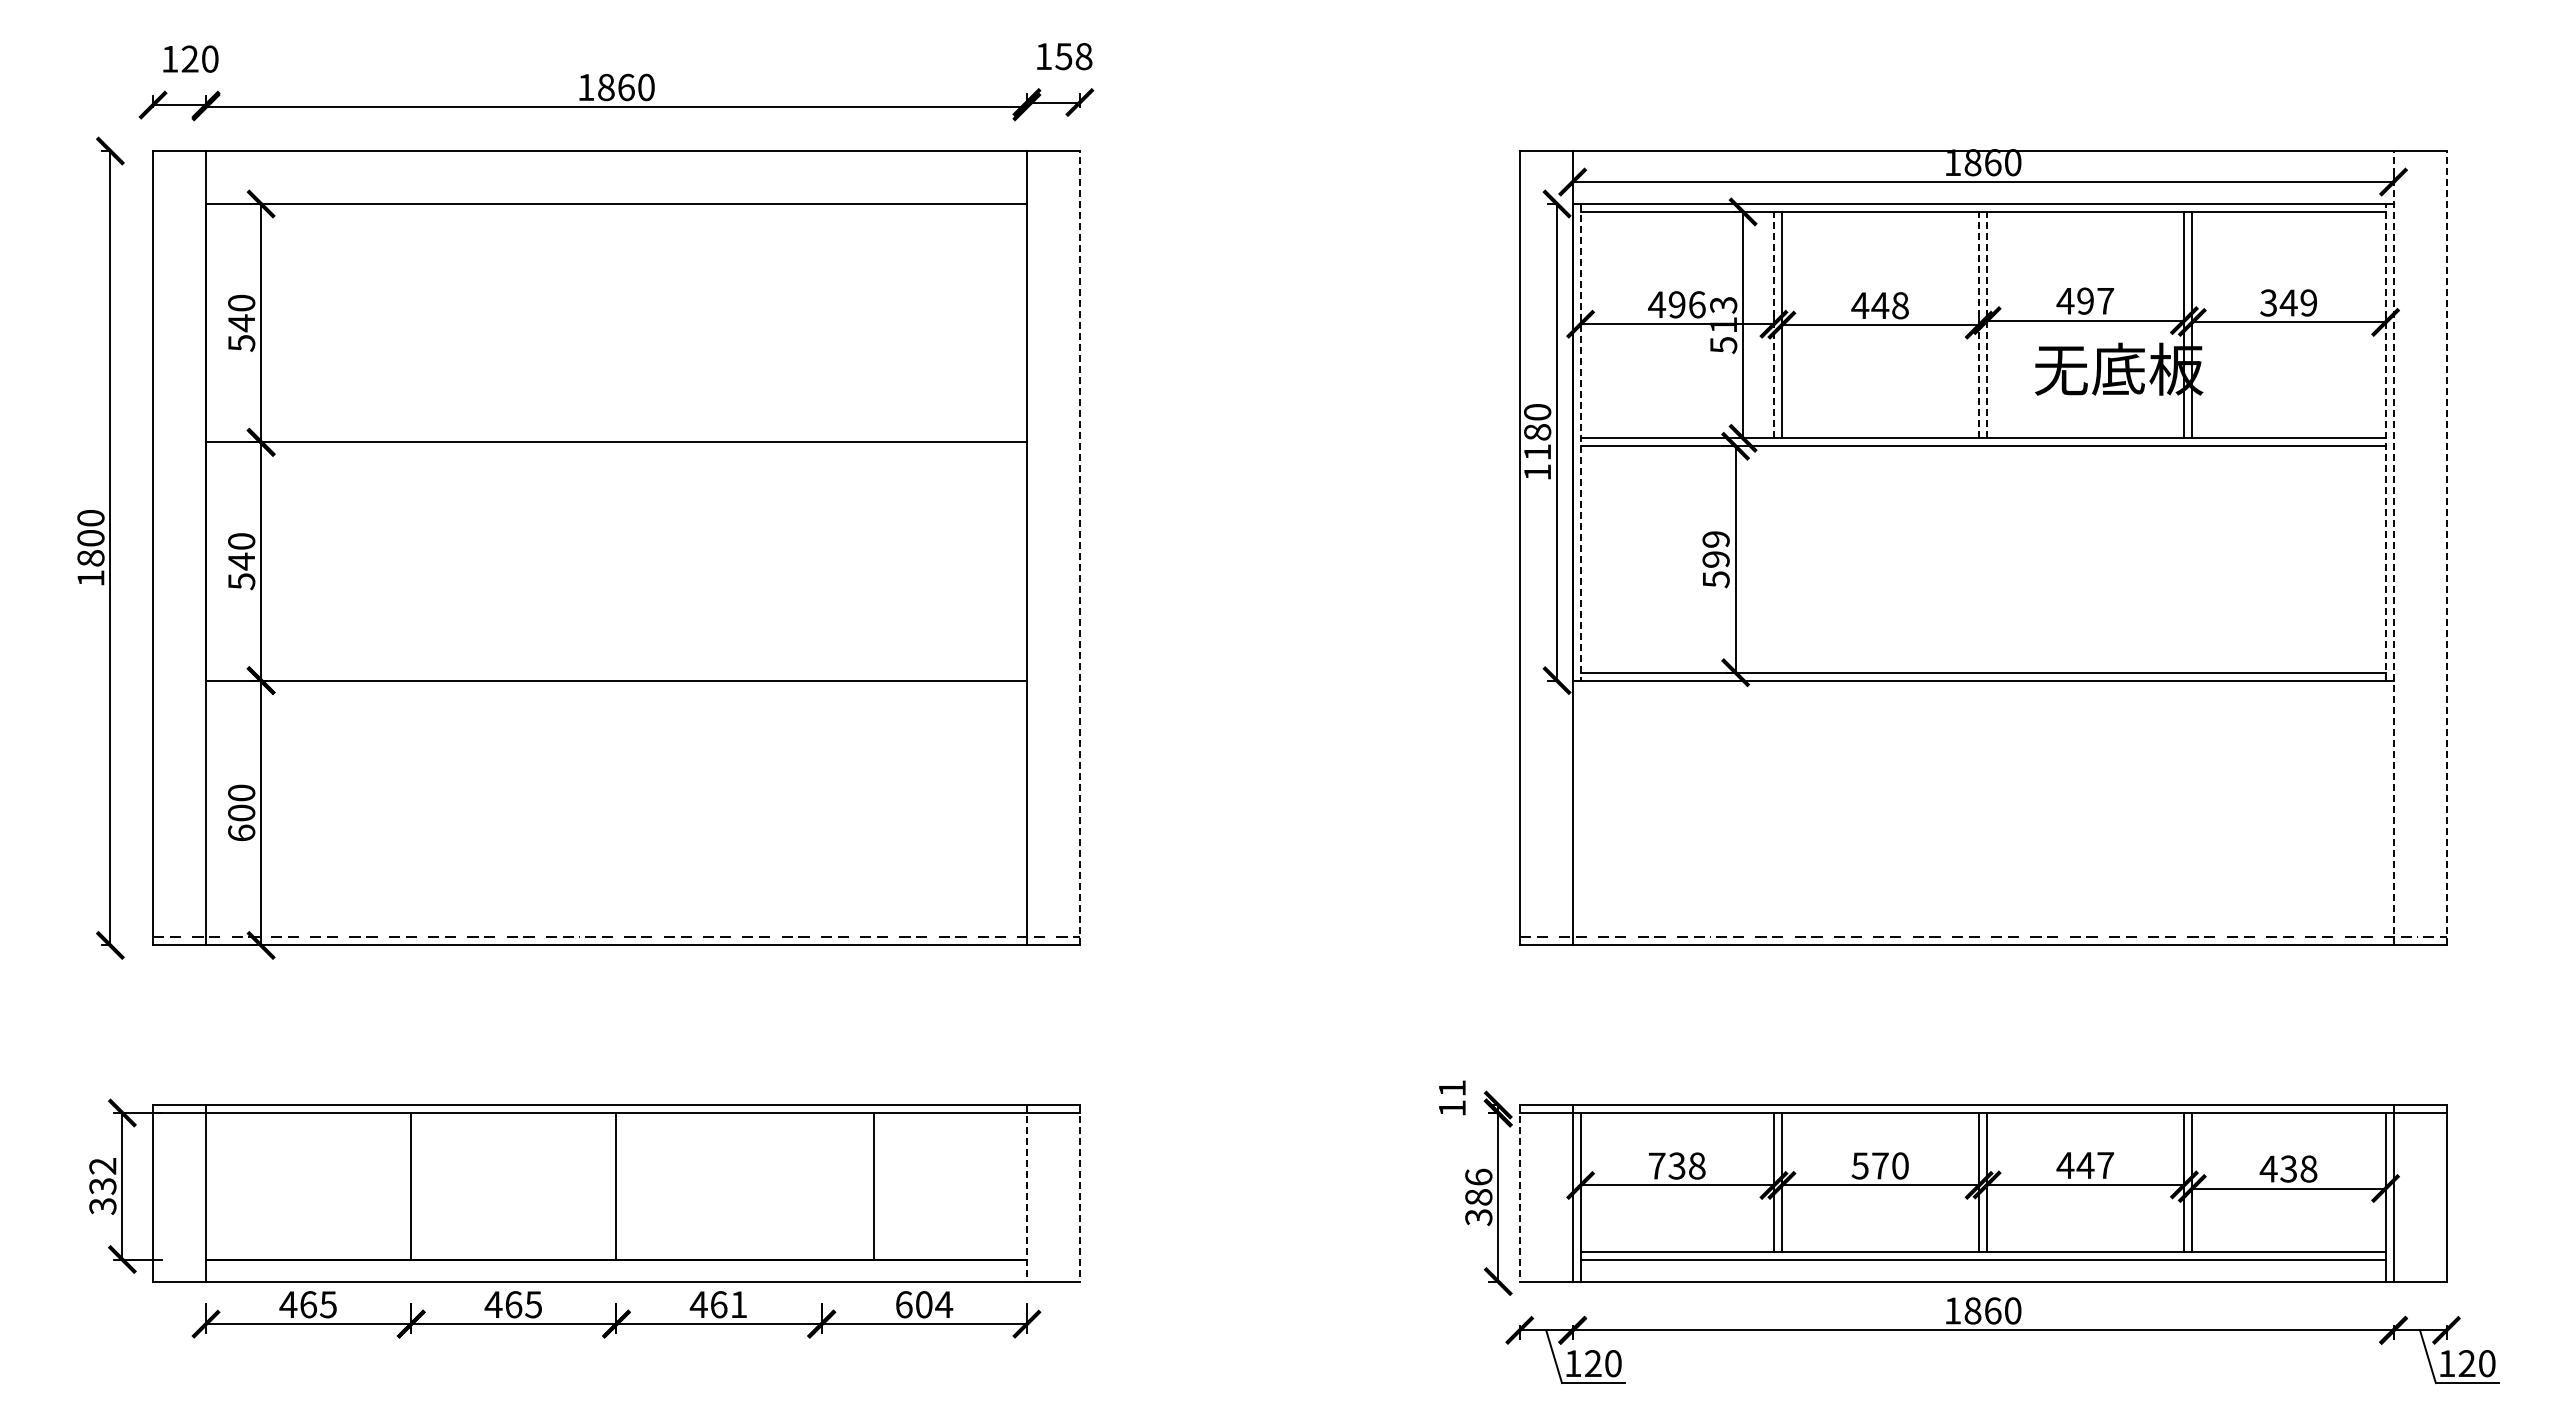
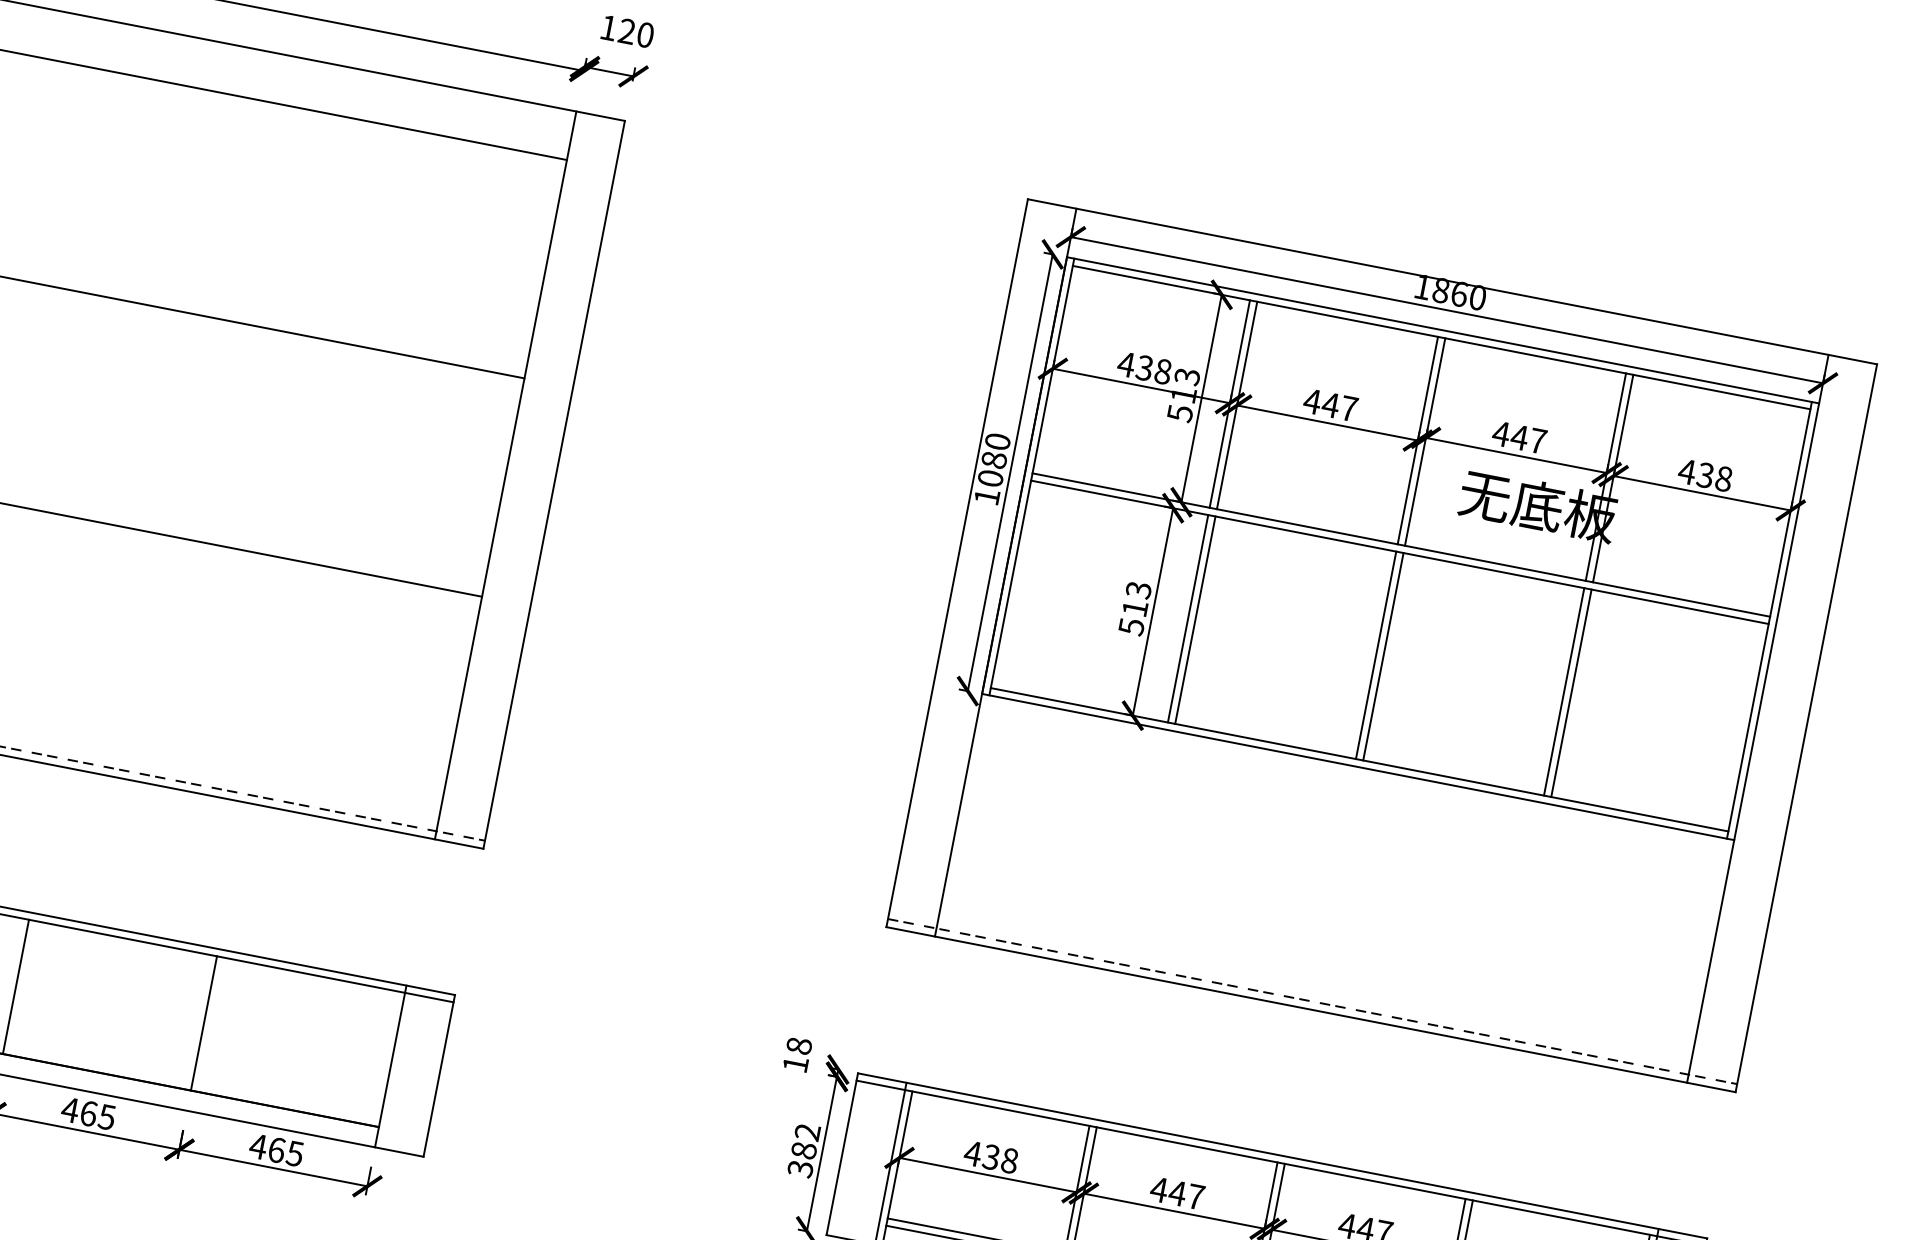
text: (1073, 56) -> (635, 33), 158 -> 120
text: (2085, 300) -> (1519, 436), 497 -> 447
text: (2288, 302) -> (1705, 474), 349 -> 438
text: (1686, 304) -> (1153, 369), 496 -> 438
text: (1900, 305) -> (1349, 408), 448 -> 447
line: (1773, 324) -> (1229, 403), dashed -> solid
line: (1979, 324) -> (1418, 440), dashed -> solid
line: (1987, 324) -> (1425, 441), dashed -> solid
line: (2385, 441) -> (1769, 619), dashed -> solid
line: (1580, 442) -> (1031, 477), dashed -> solid
text: (1537, 452) -> (990, 478), 1180 -> 1080
line: (1079, 547) -> (553, 484), dashed -> solid
line: (2393, 547) -> (1757, 718), dashed -> solid
line: (2446, 547) -> (1806, 727), dashed -> solid
text: (1715, 549) -> (1136, 599), 599 -> 513
line: (1773, 559) -> (1187, 618), added
line: (1781, 559) -> (1195, 620), added
line: (1979, 559) -> (1376, 655), added
line: (1987, 559) -> (1383, 656), added
line: (2184, 559) -> (1564, 691), added
line: (2192, 559) -> (1571, 693), added
text: (1451, 1088) -> (798, 1046), 11 -> 18
text: (1657, 1165) -> (973, 1153), 738 -> 438
text: (1879, 1165) -> (1176, 1192), 570 -> 447
text: (1478, 1176) -> (807, 1131), 386 -> 382
line: (873, 1186) -> (203, 1023), moved
line: (1026, 1193) -> (390, 1066), dashed -> solid
line: (1079, 1193) -> (438, 1075), dashed -> solid
line: (1519, 1193) -> (842, 1154), dashed -> solid
text: (738, 1304) -> (106, 1116), 461 -> 465
text: (924, 1304) -> (277, 1150), 604 -> 465

